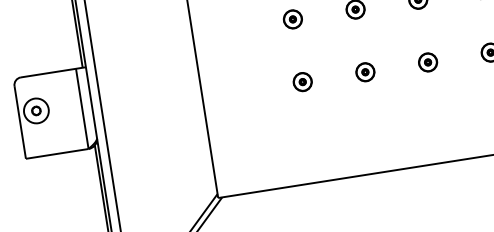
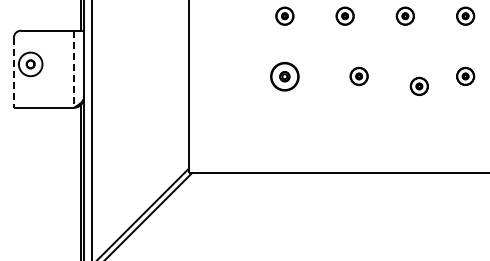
part: (426, 61) -> (418, 85), moved
part: (364, 71) -> (358, 75), moved
part: (302, 81) -> (284, 75), size x1.6
line: (82, 109) -> (74, 69), solid -> dashed
line: (19, 122) -> (13, 72), solid -> dashed

